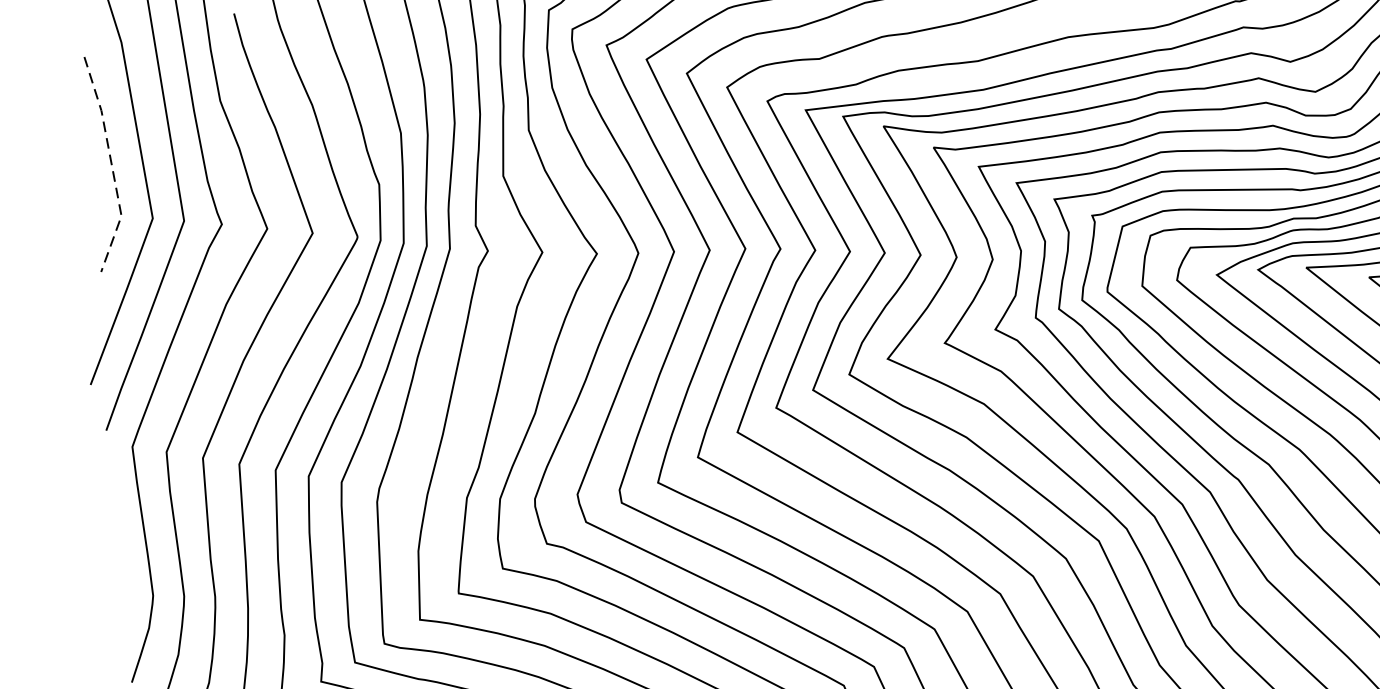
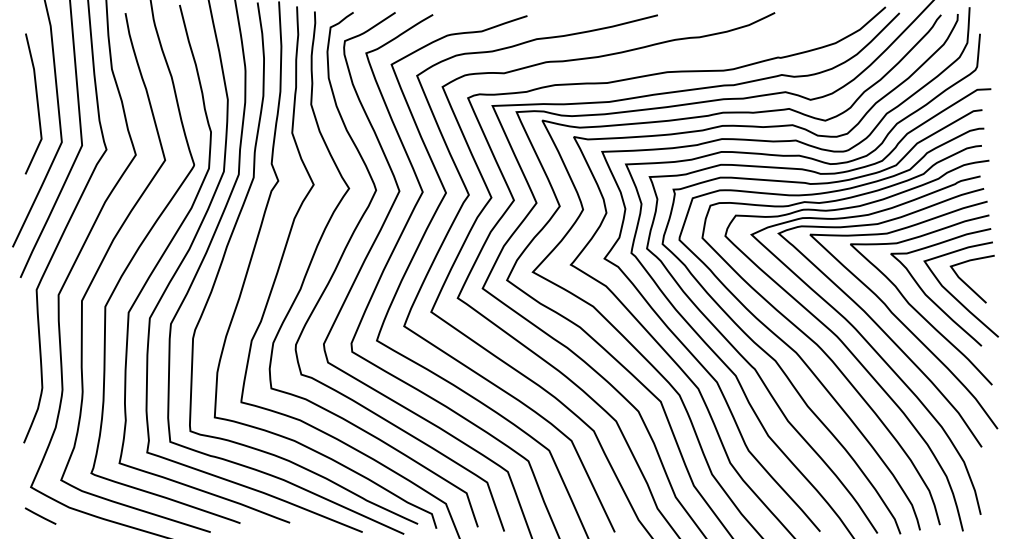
line: (111, 165) -> (37, 105), dashed -> solid

